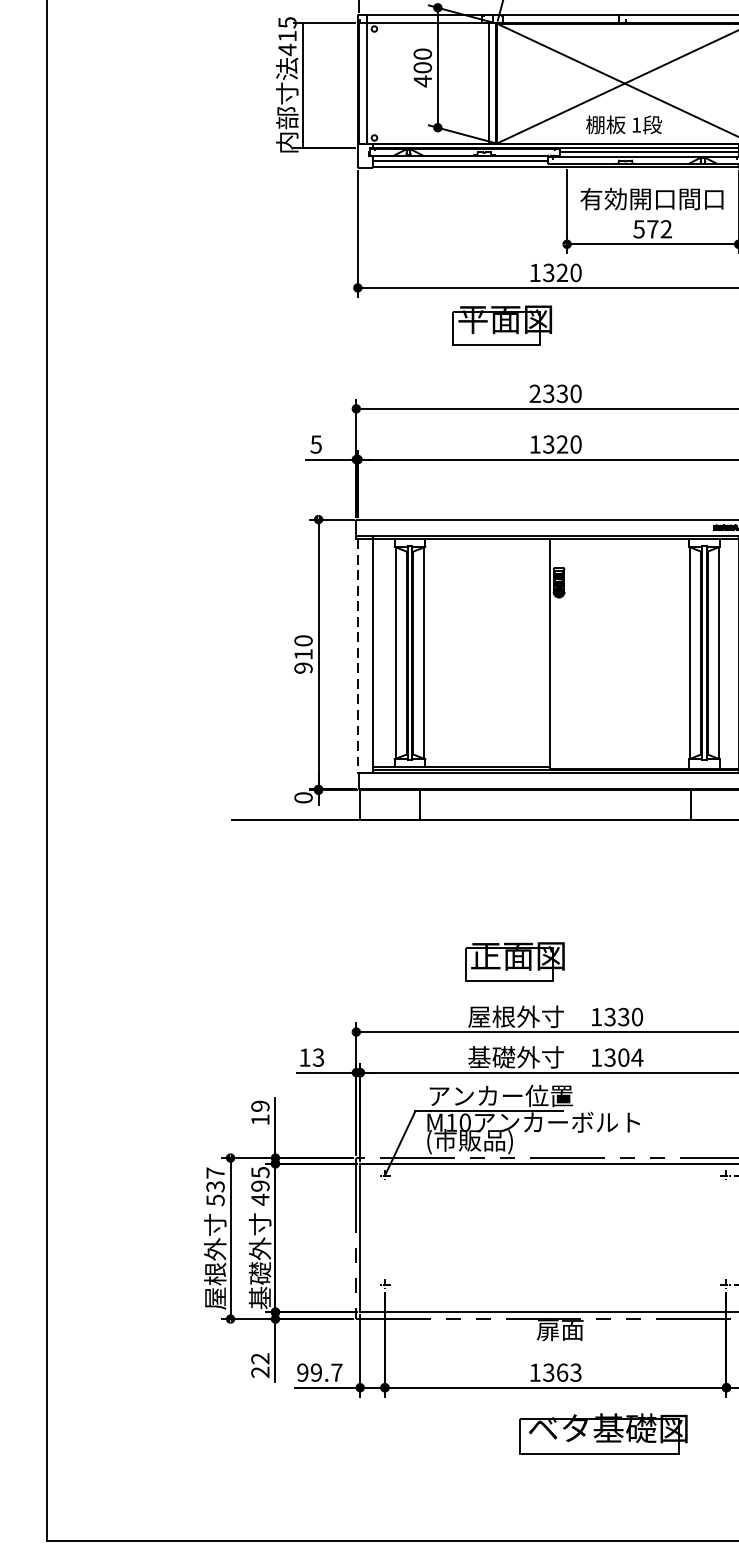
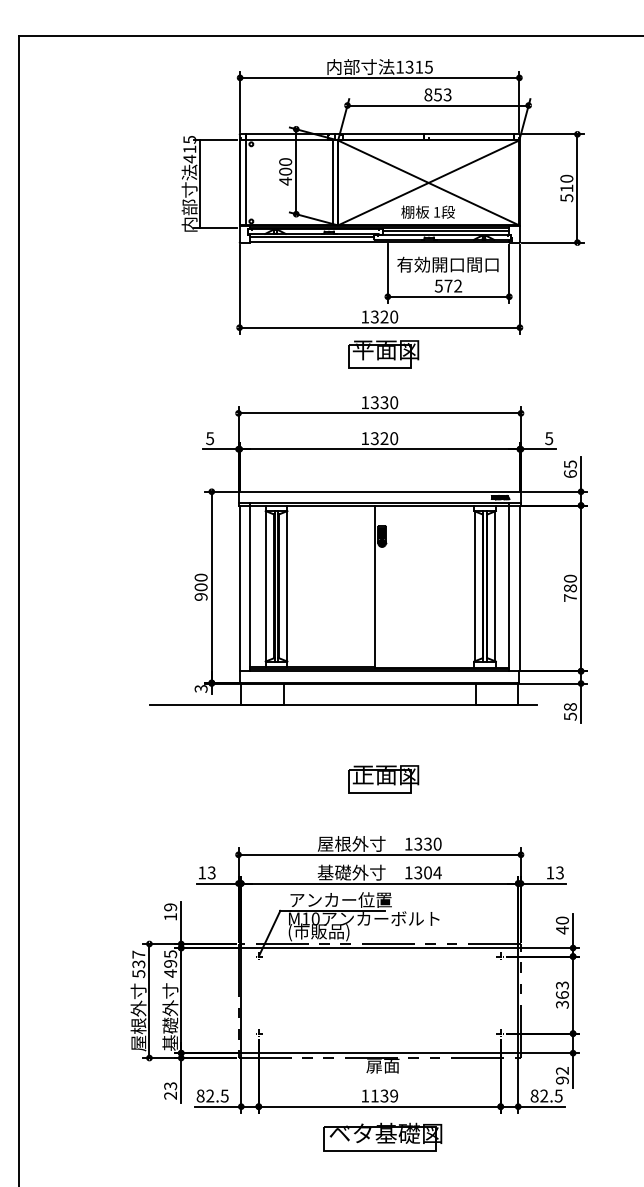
part: (501, 325) -> (383, 354), moved
text: (535, 393) -> (365, 402), 2330 -> 1330
text: (302, 654) -> (200, 587), 910 -> 900
line: (357, 656) -> (239, 588), dashed -> solid
text: (302, 797) -> (200, 688), 0 -> 3
part: (514, 962) -> (383, 779), moved
text: (260, 1359) -> (170, 1086), 22 -> 23
text: (319, 1371) -> (212, 1095), 99.7 -> 82.5
text: (562, 1371) -> (384, 1095), 1363 -> 1139
part: (603, 1432) -> (382, 1136), moved

